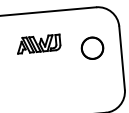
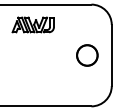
part: (37, 43) -> (32, 24), moved
circle: (92, 48) -> (87, 55), moved

